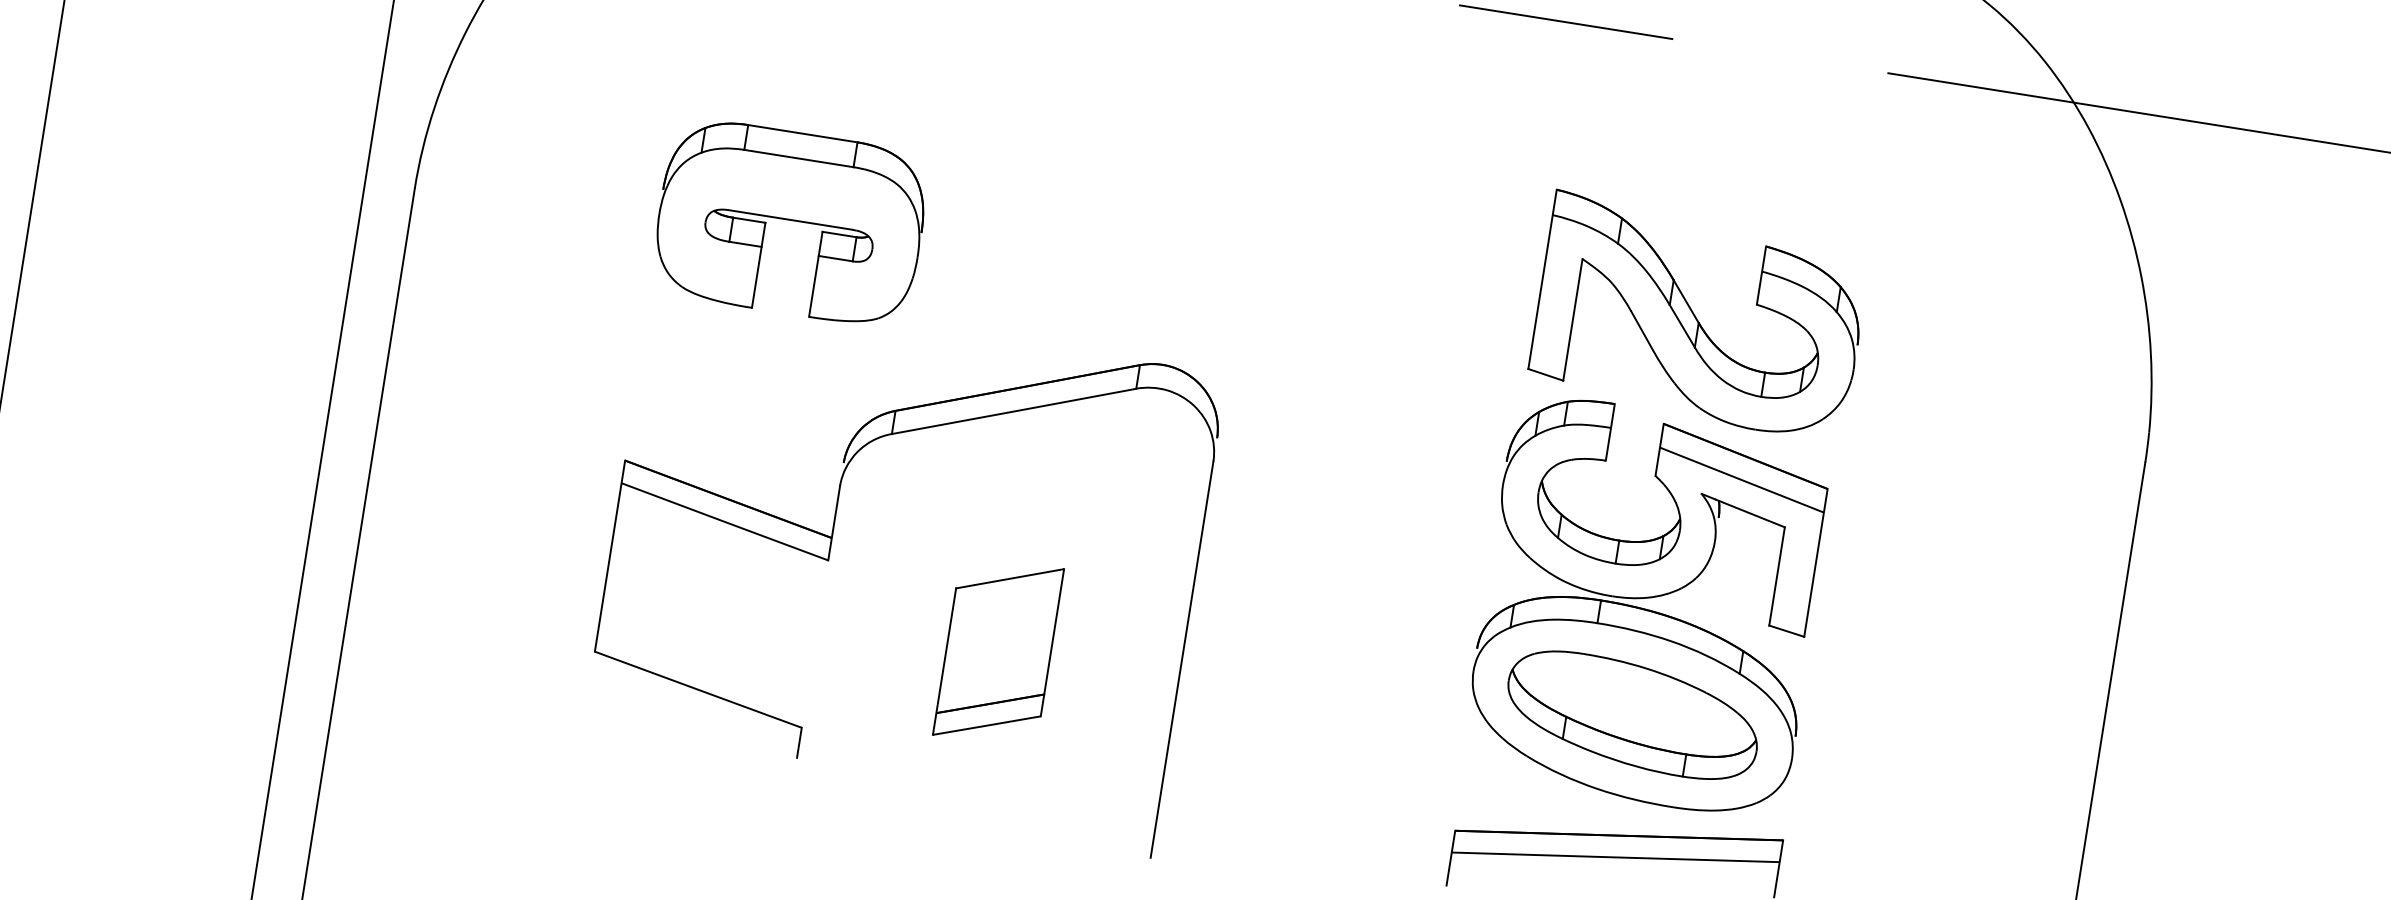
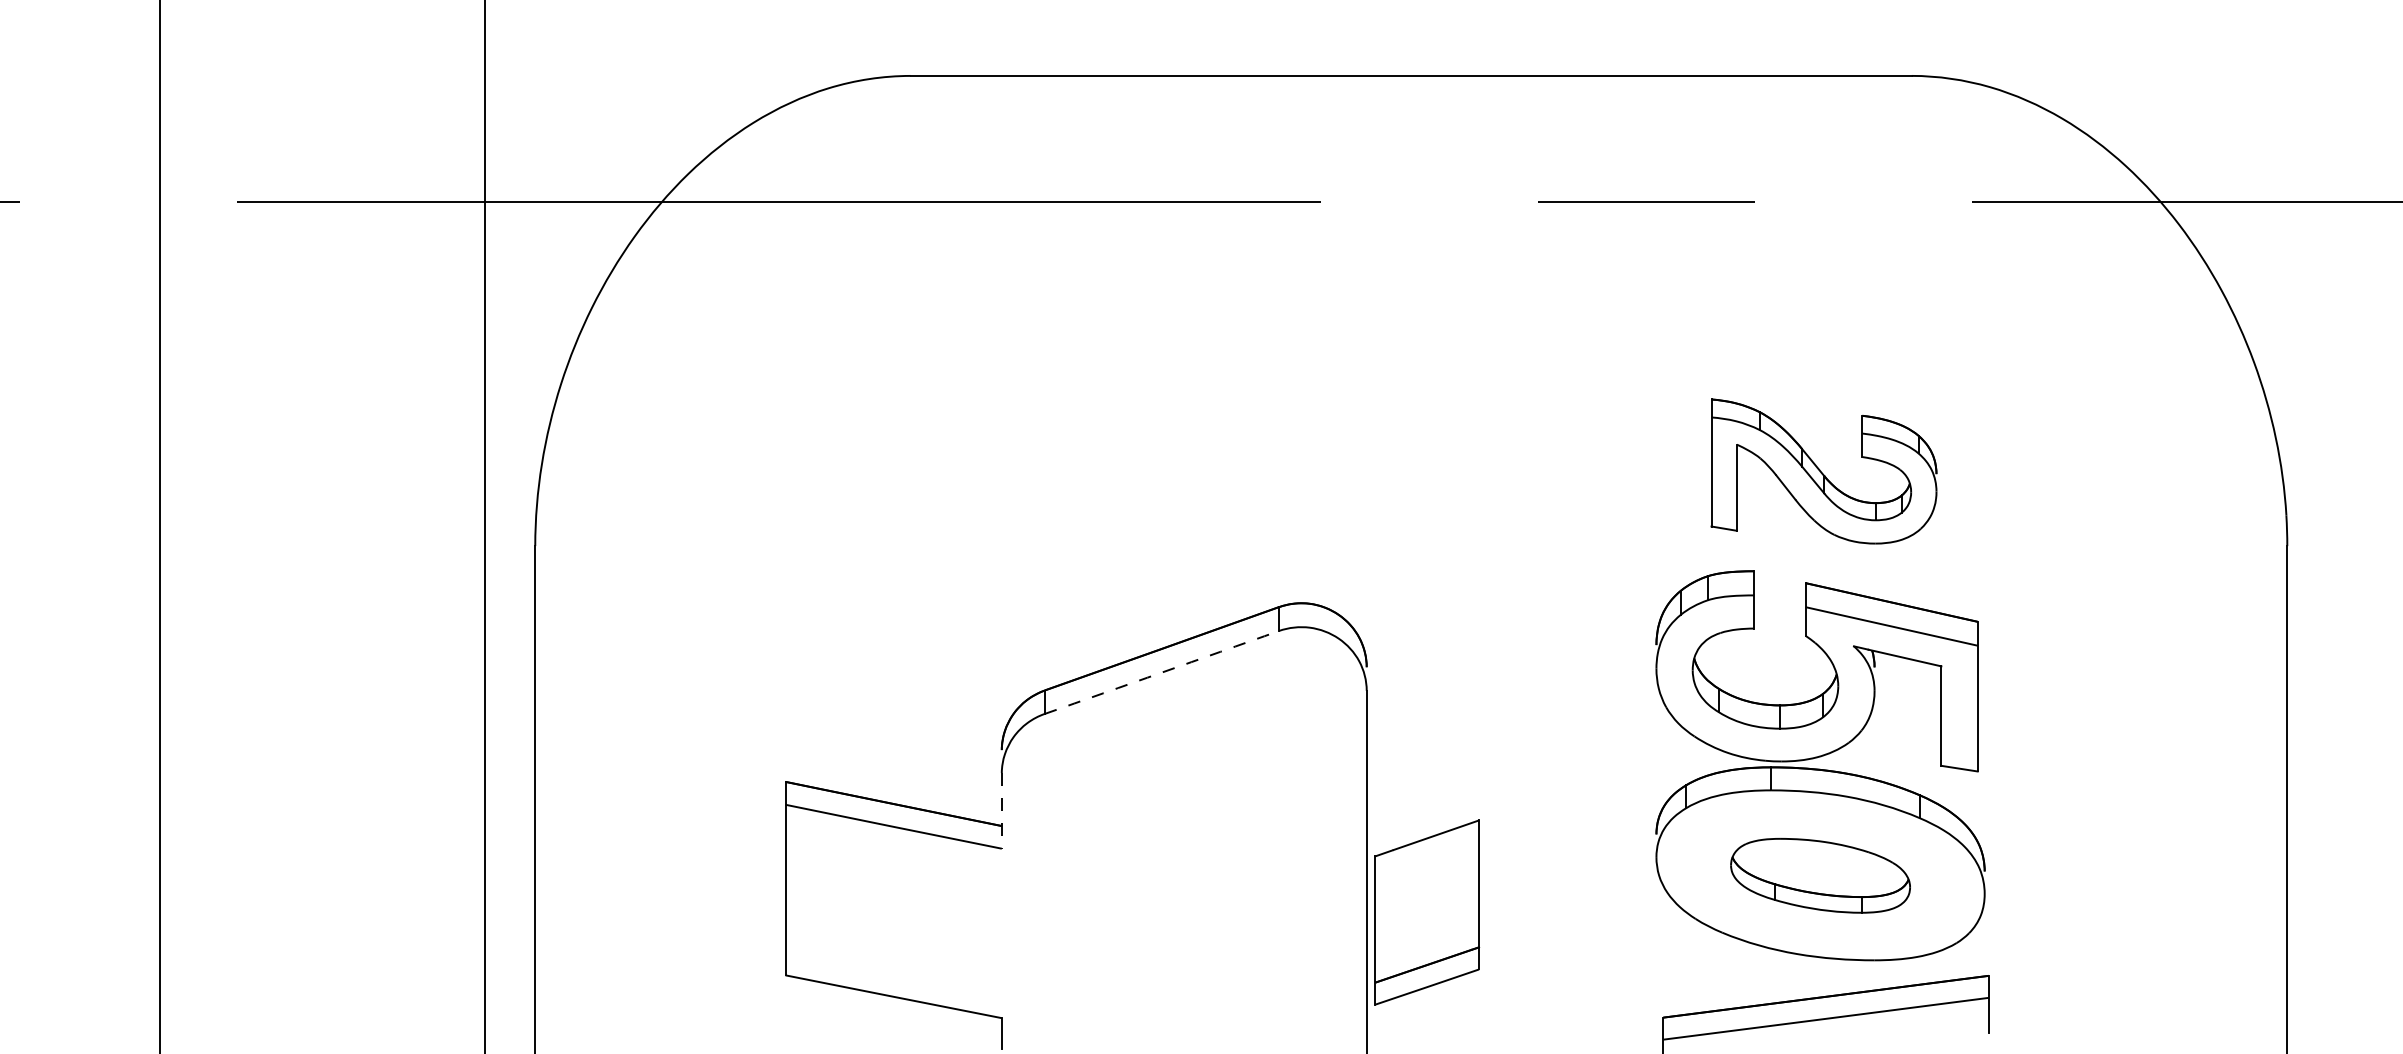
part: (790, 223) -> (911, 521), removed
part: (1698, 316) -> (1823, 471), size x0.7
arc: (1013, 411) -> (1161, 672), solid -> dashed
line: (833, 522) -> (1001, 810), solid -> dashed
part: (998, 652) -> (1427, 912), moved
part: (1632, 714) -> (1820, 875), size x0.7

